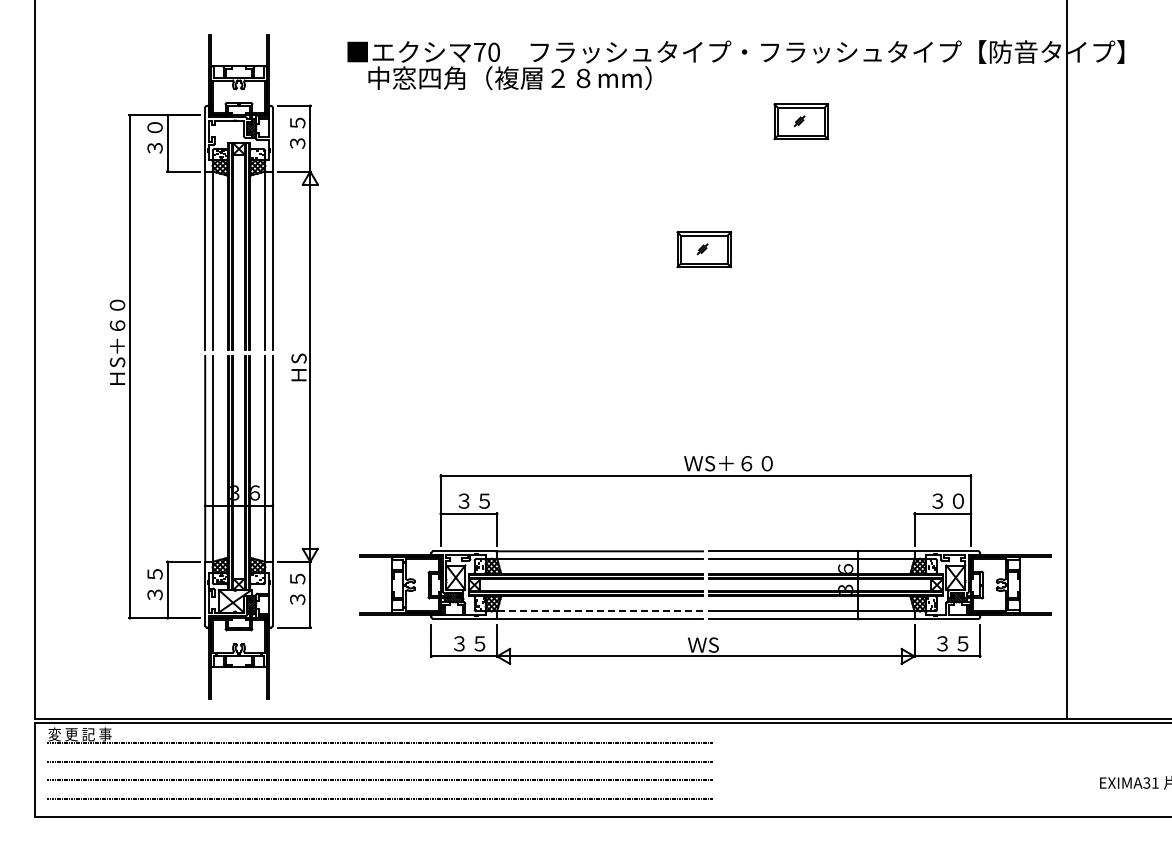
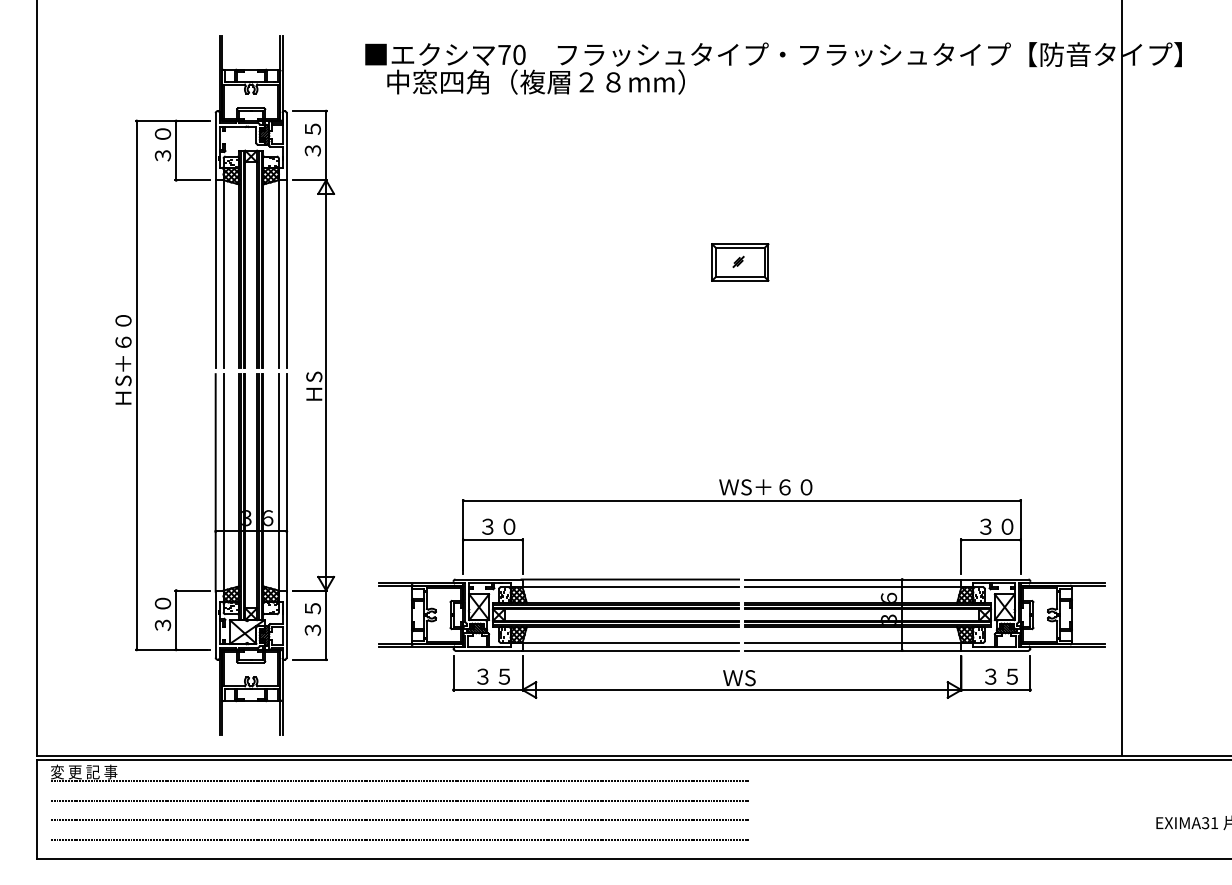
part: (801, 121) -> (842, 127), removed
text: (484, 500) -> (509, 526), ３５ -> ３０
text: (154, 573) -> (162, 602), ３５ -> ３０
line: (599, 611) -> (630, 642), dashed -> solid

